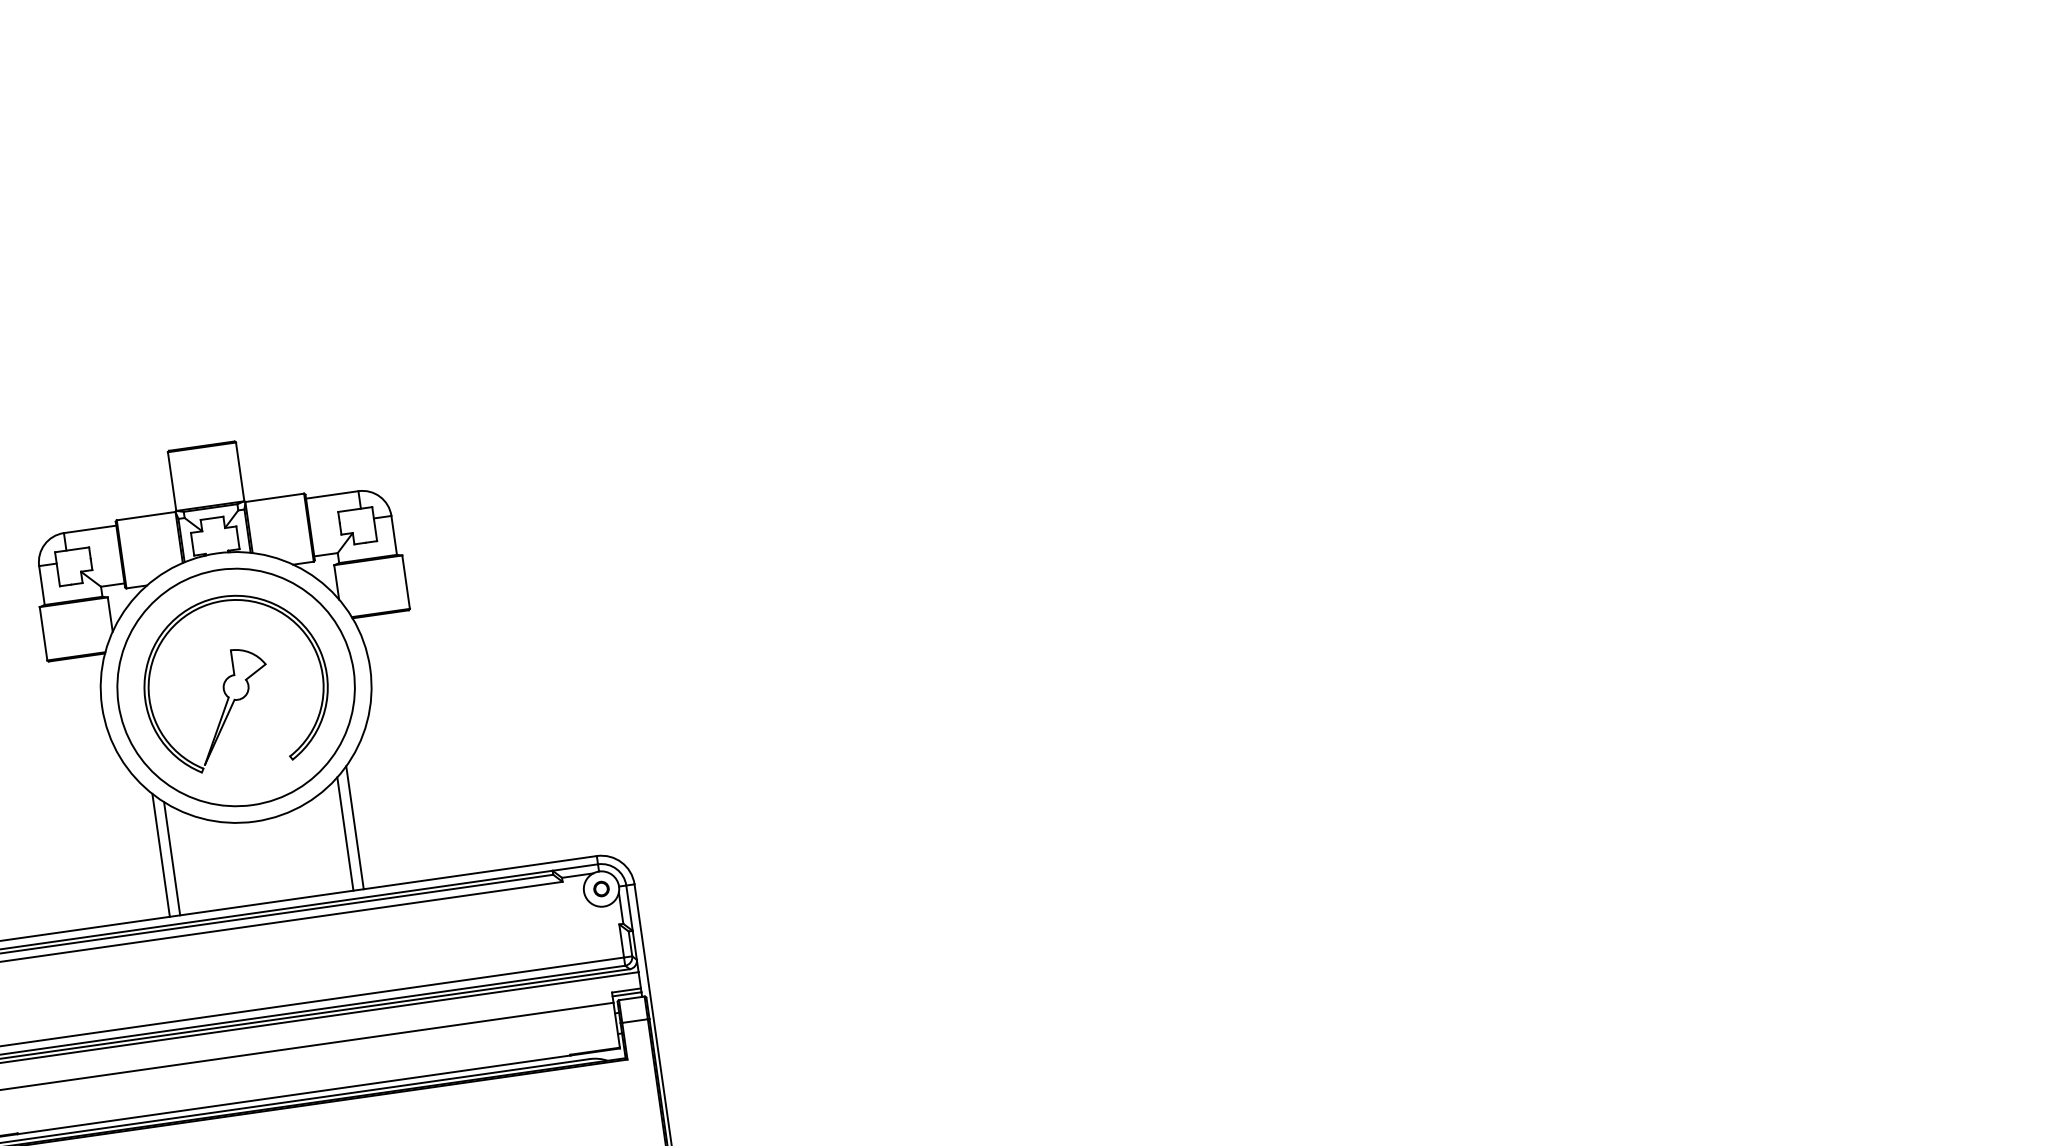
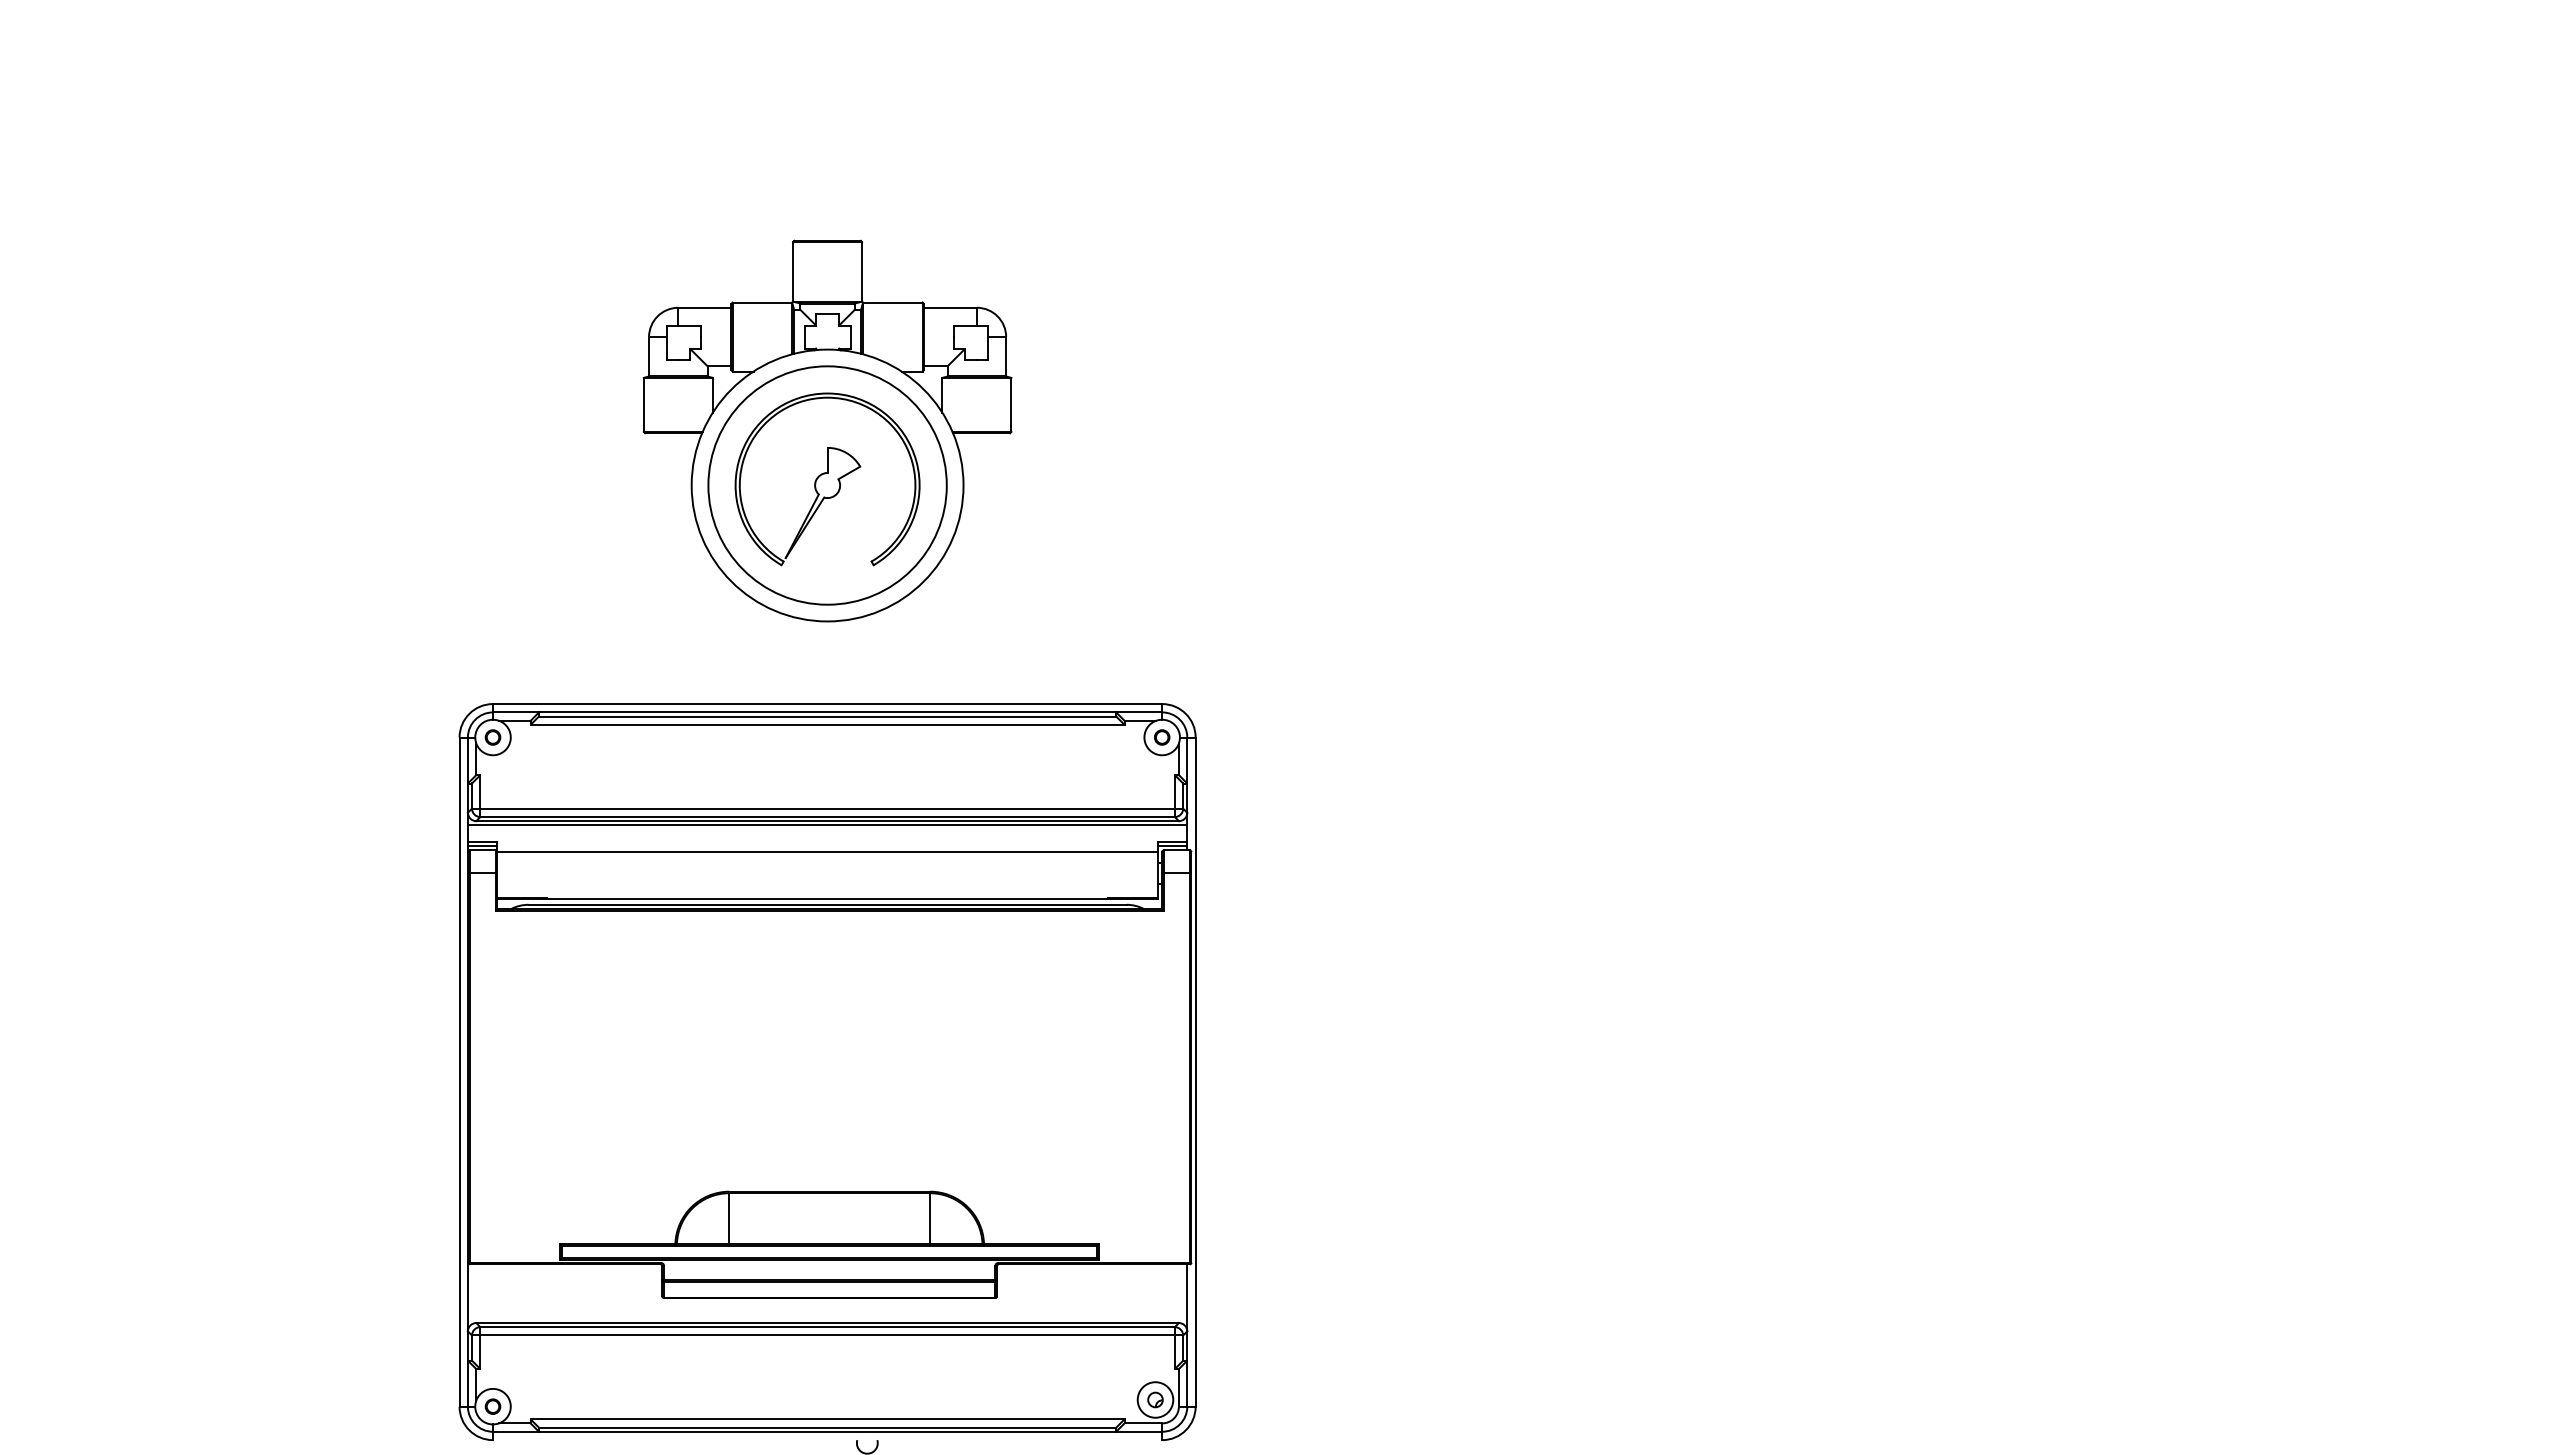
line: (354, 827) -> (925, 641), removed
line: (345, 833) -> (915, 646), removed
line: (161, 855) -> (729, 641), removed
line: (171, 858) -> (739, 646), removed

